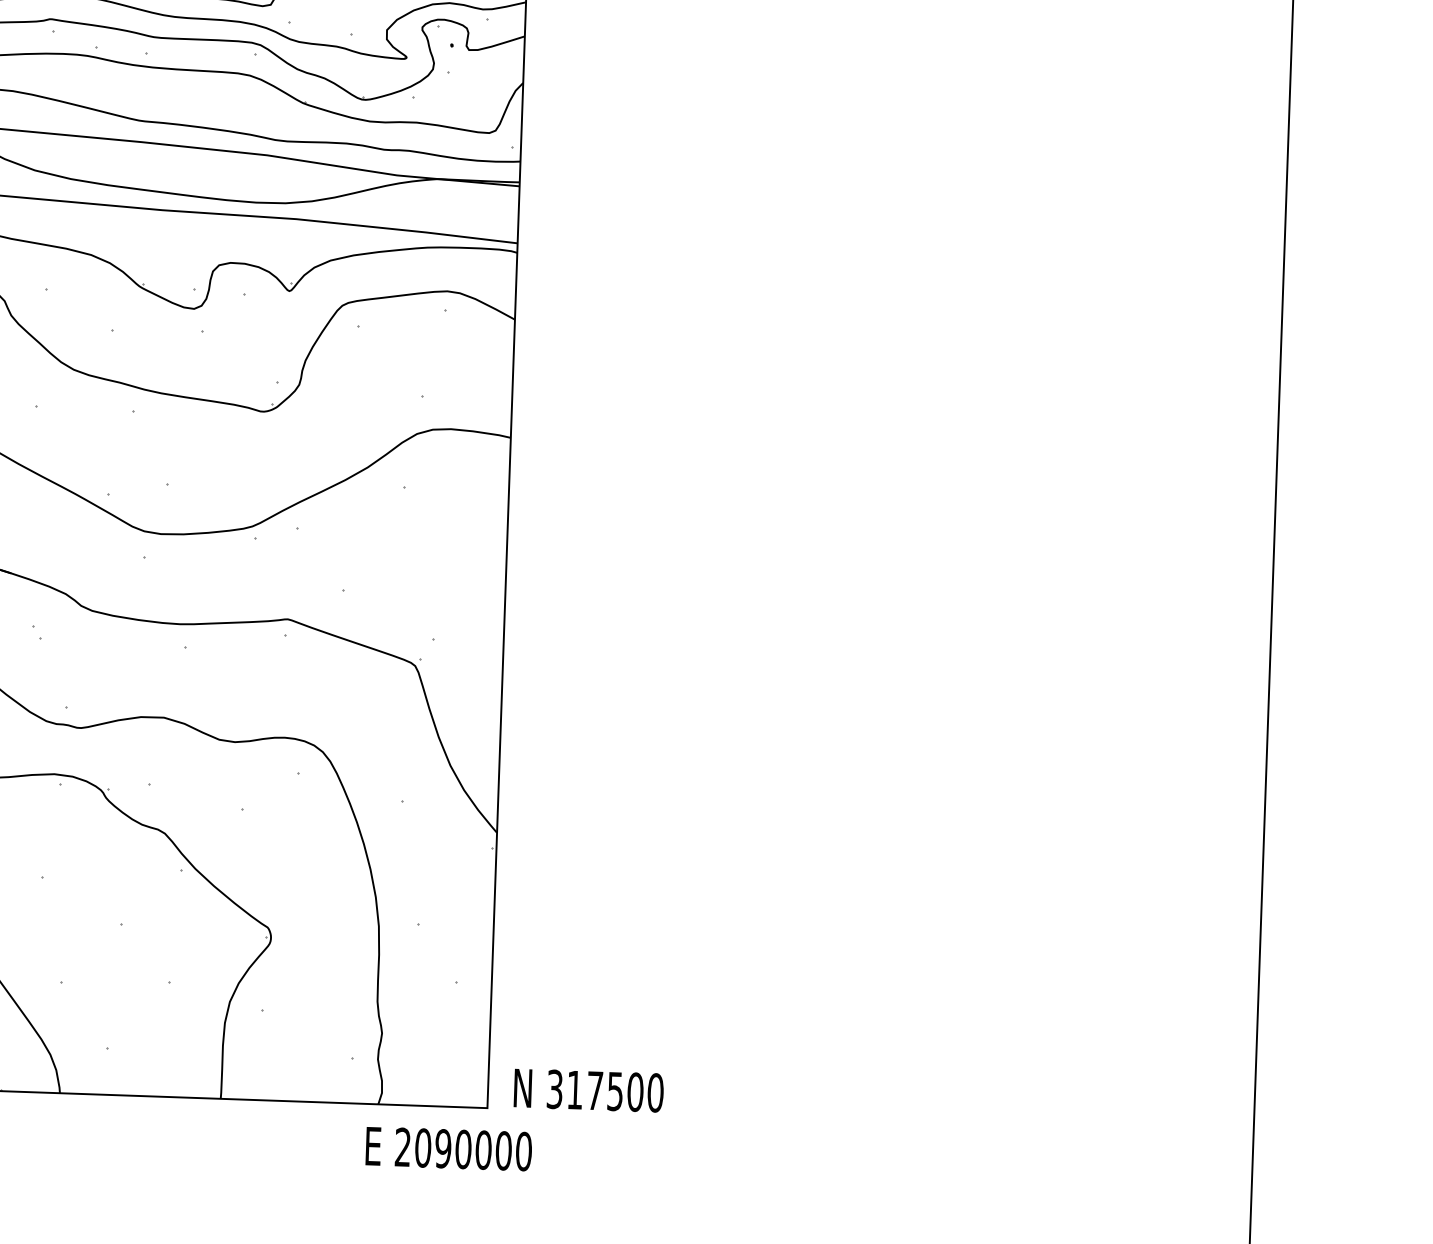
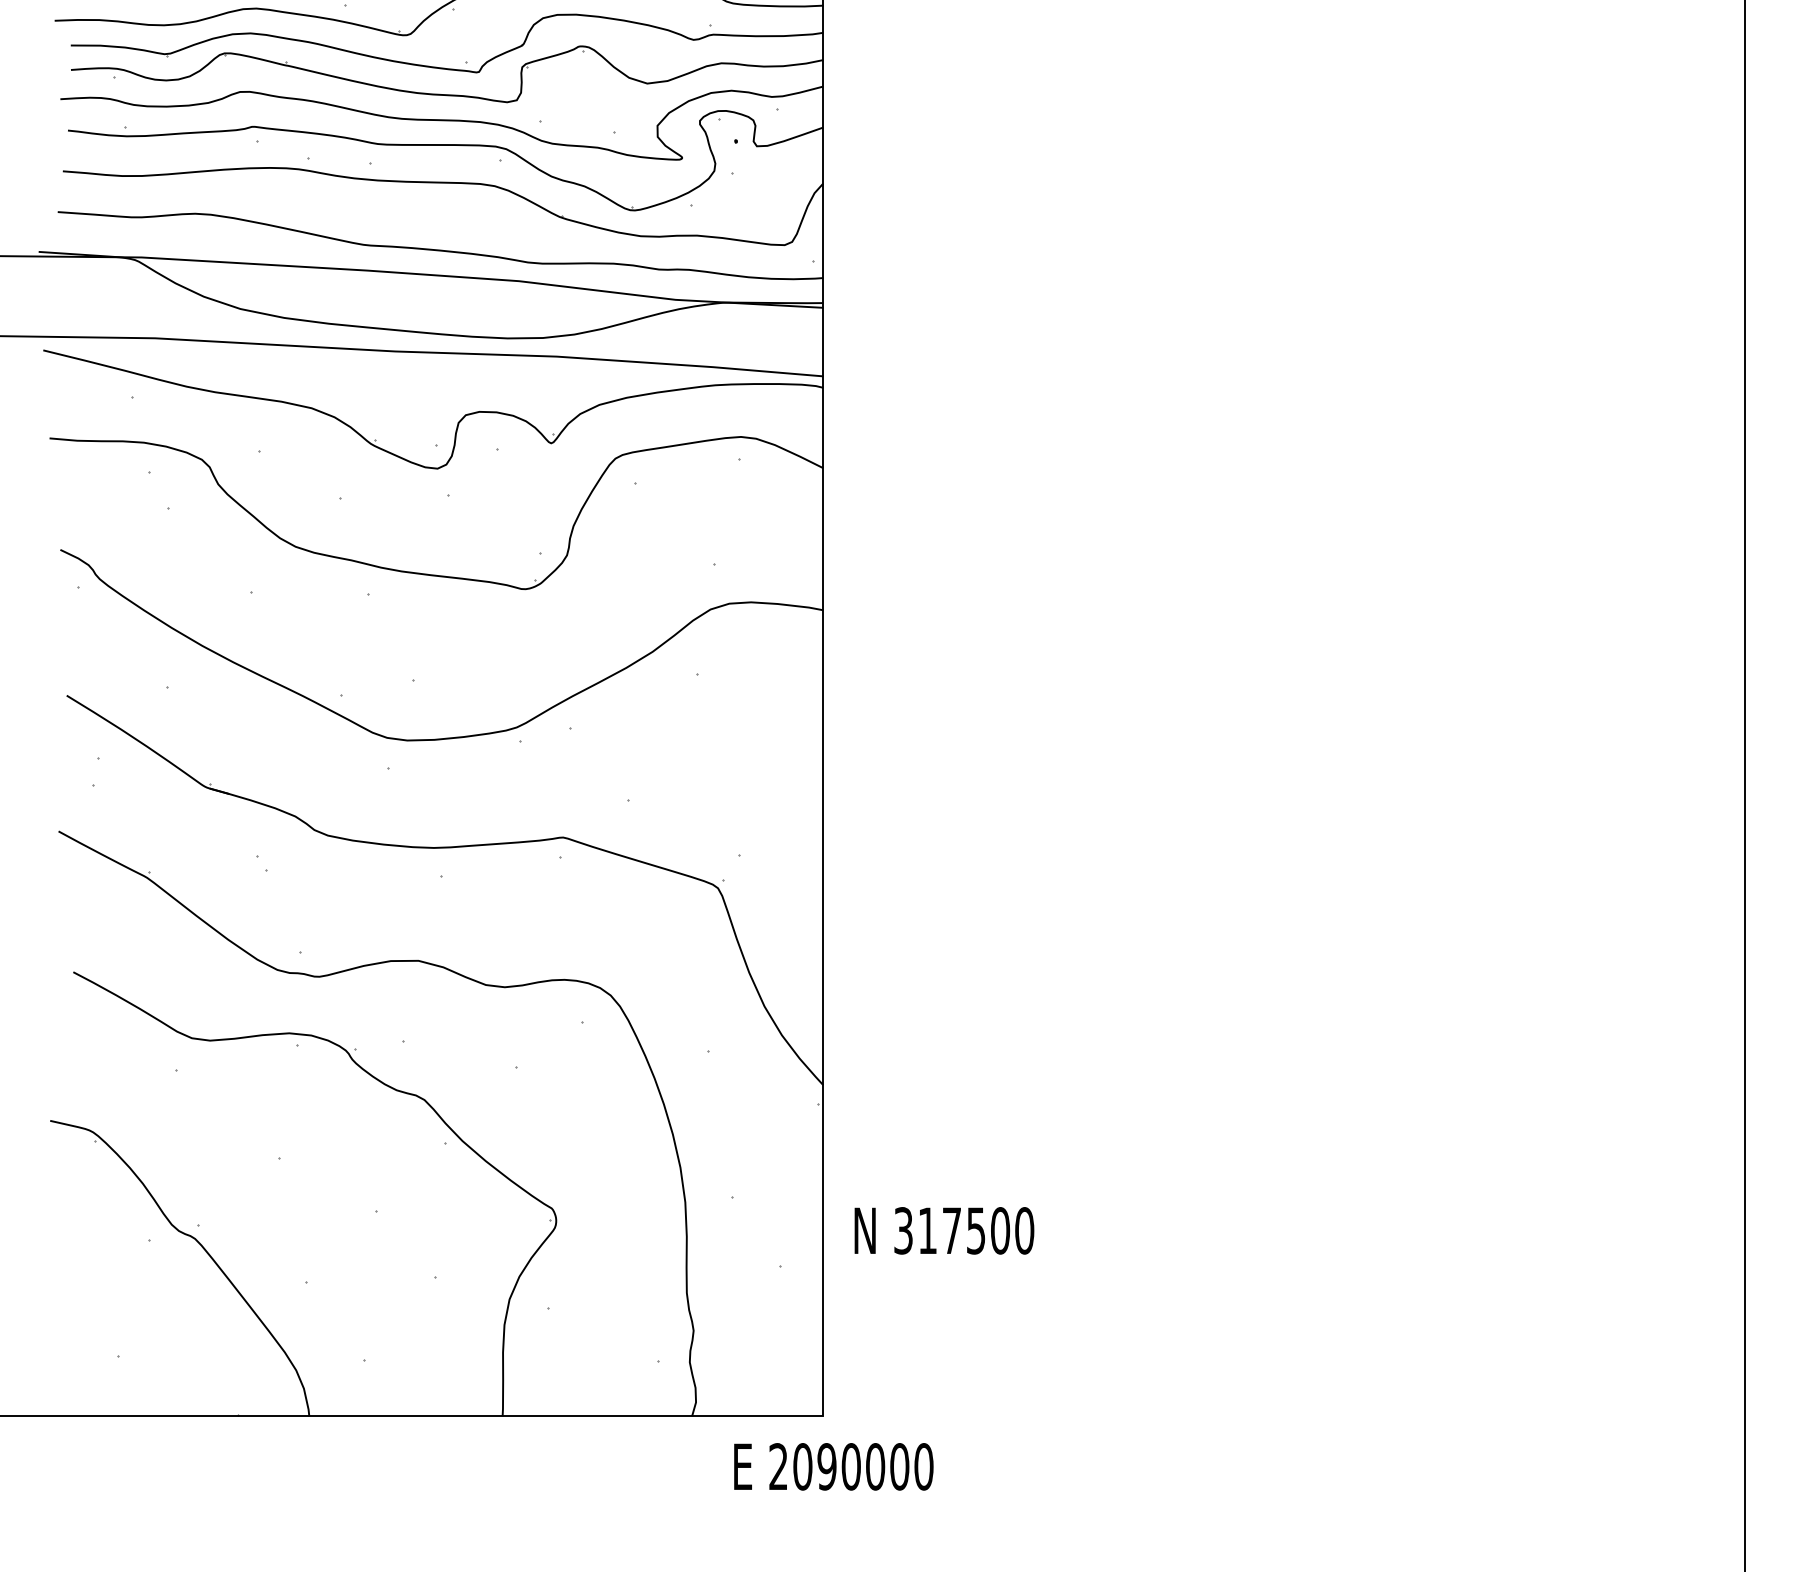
text: (588, 1090) -> (944, 1230), moved
text: (448, 1148) -> (833, 1466), moved

